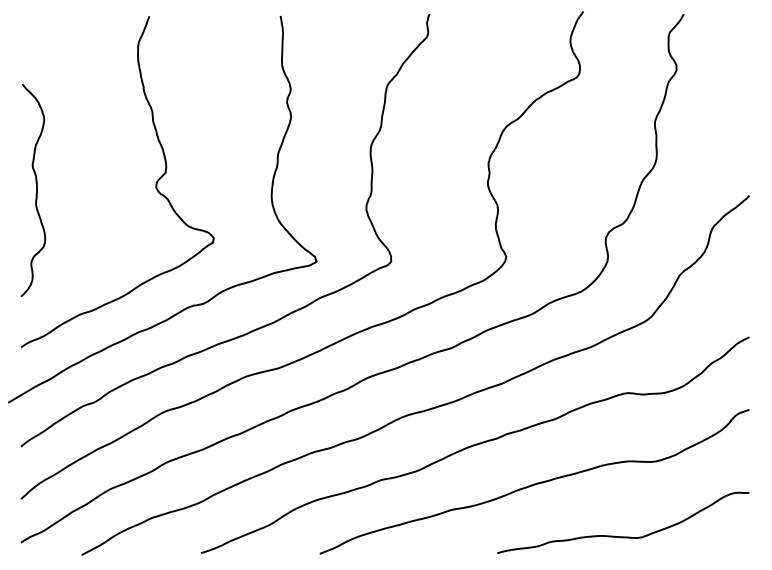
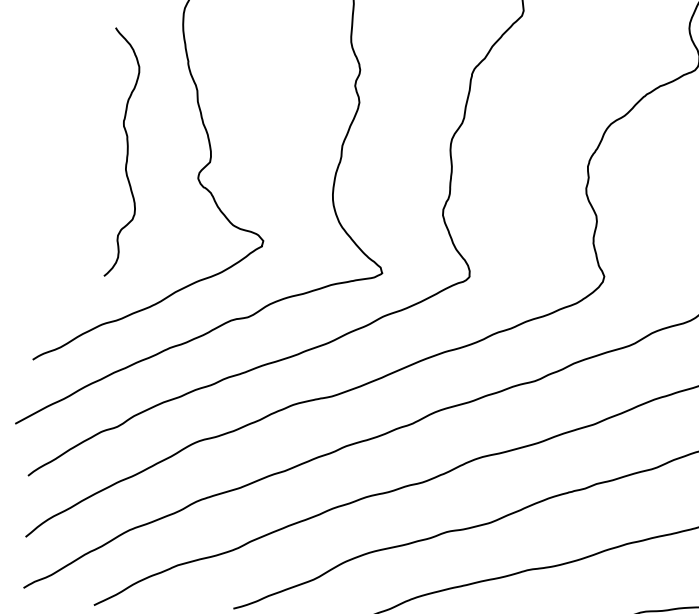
curve: (36, 190) -> (127, 152), moved

